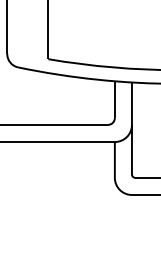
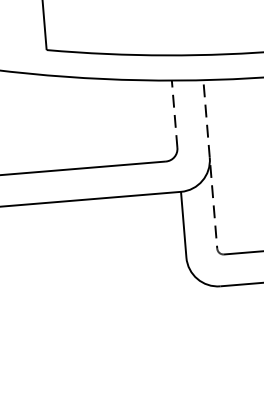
line: (114, 99) -> (173, 113), solid -> dashed
line: (131, 134) -> (210, 175), solid -> dashed

